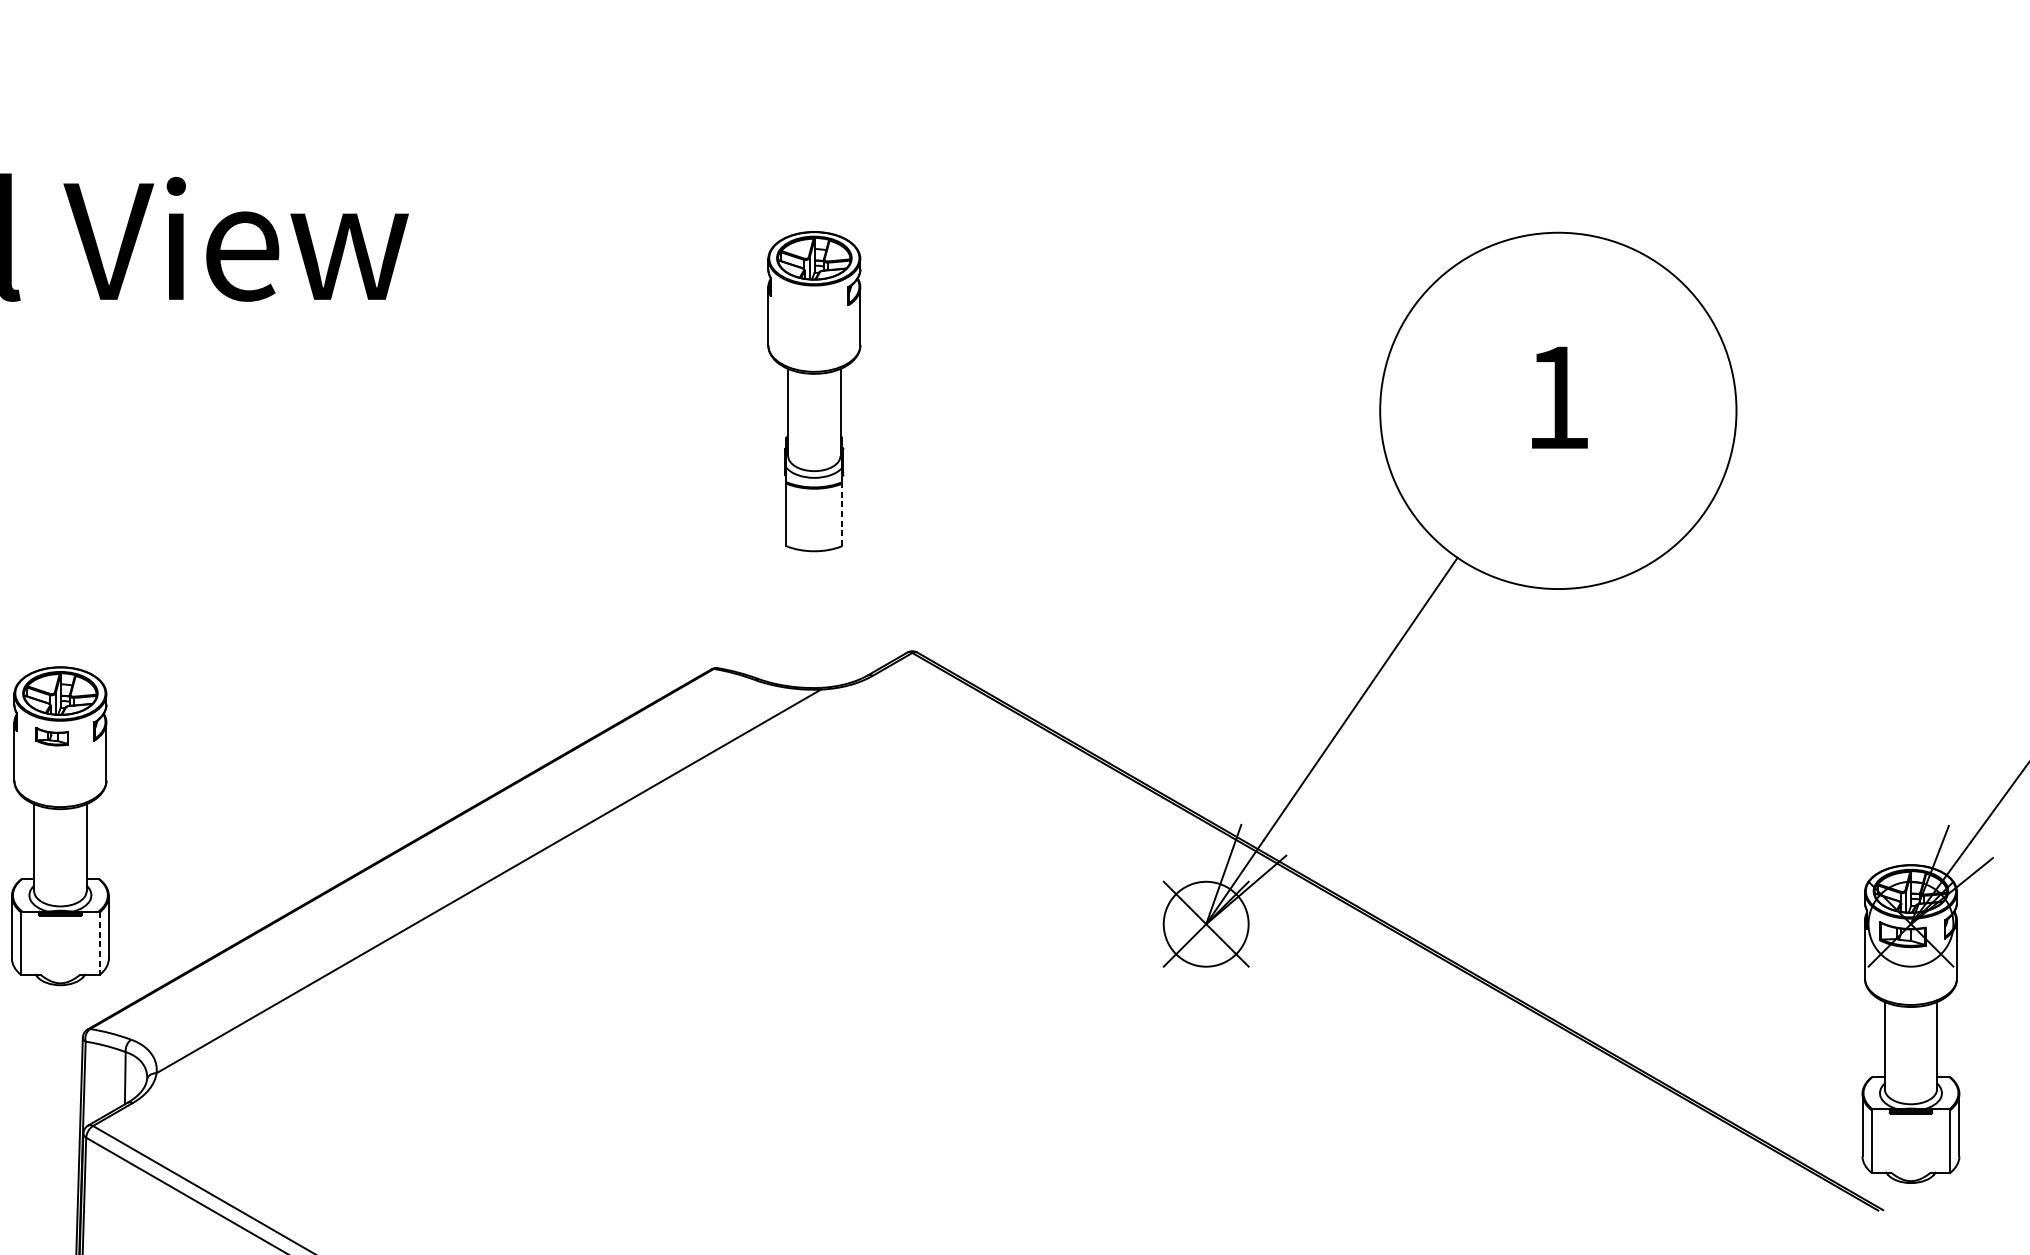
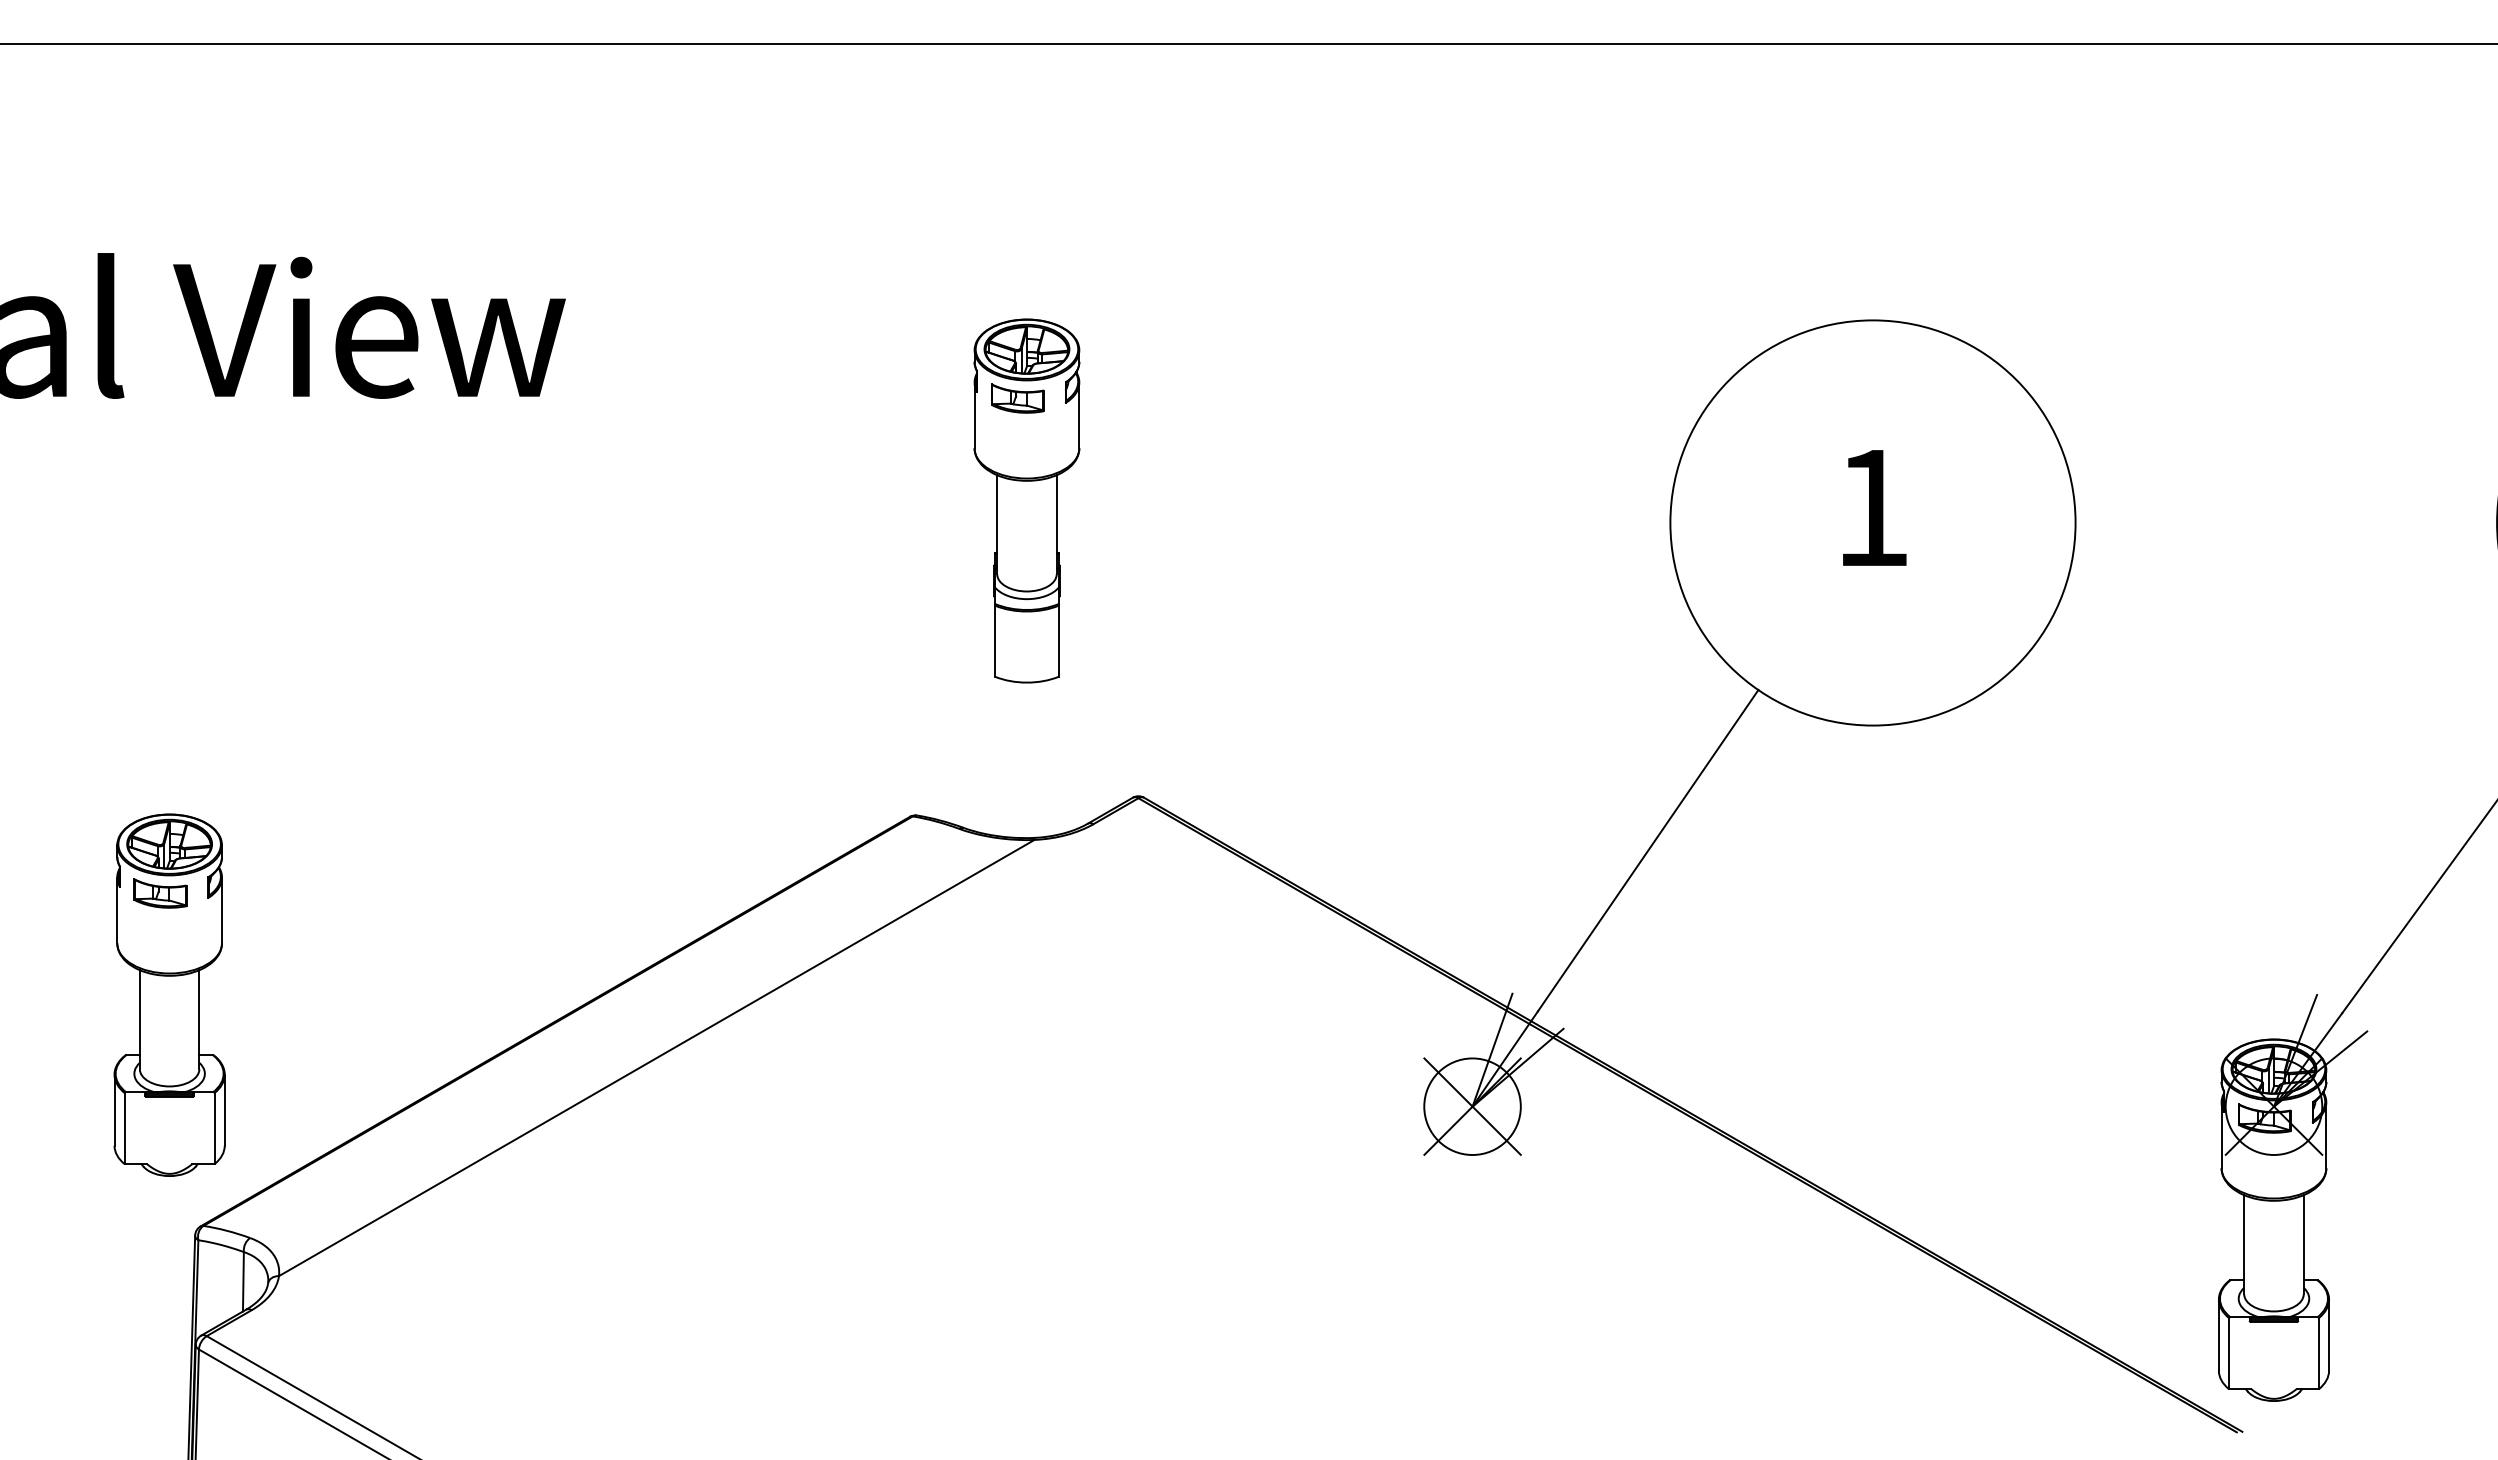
part: (806, 301) -> (1017, 398), added
line: (842, 515) -> (1058, 641), dashed -> solid
part: (52, 736) -> (160, 893), size x1.43
line: (99, 943) -> (214, 1128), dashed -> solid

